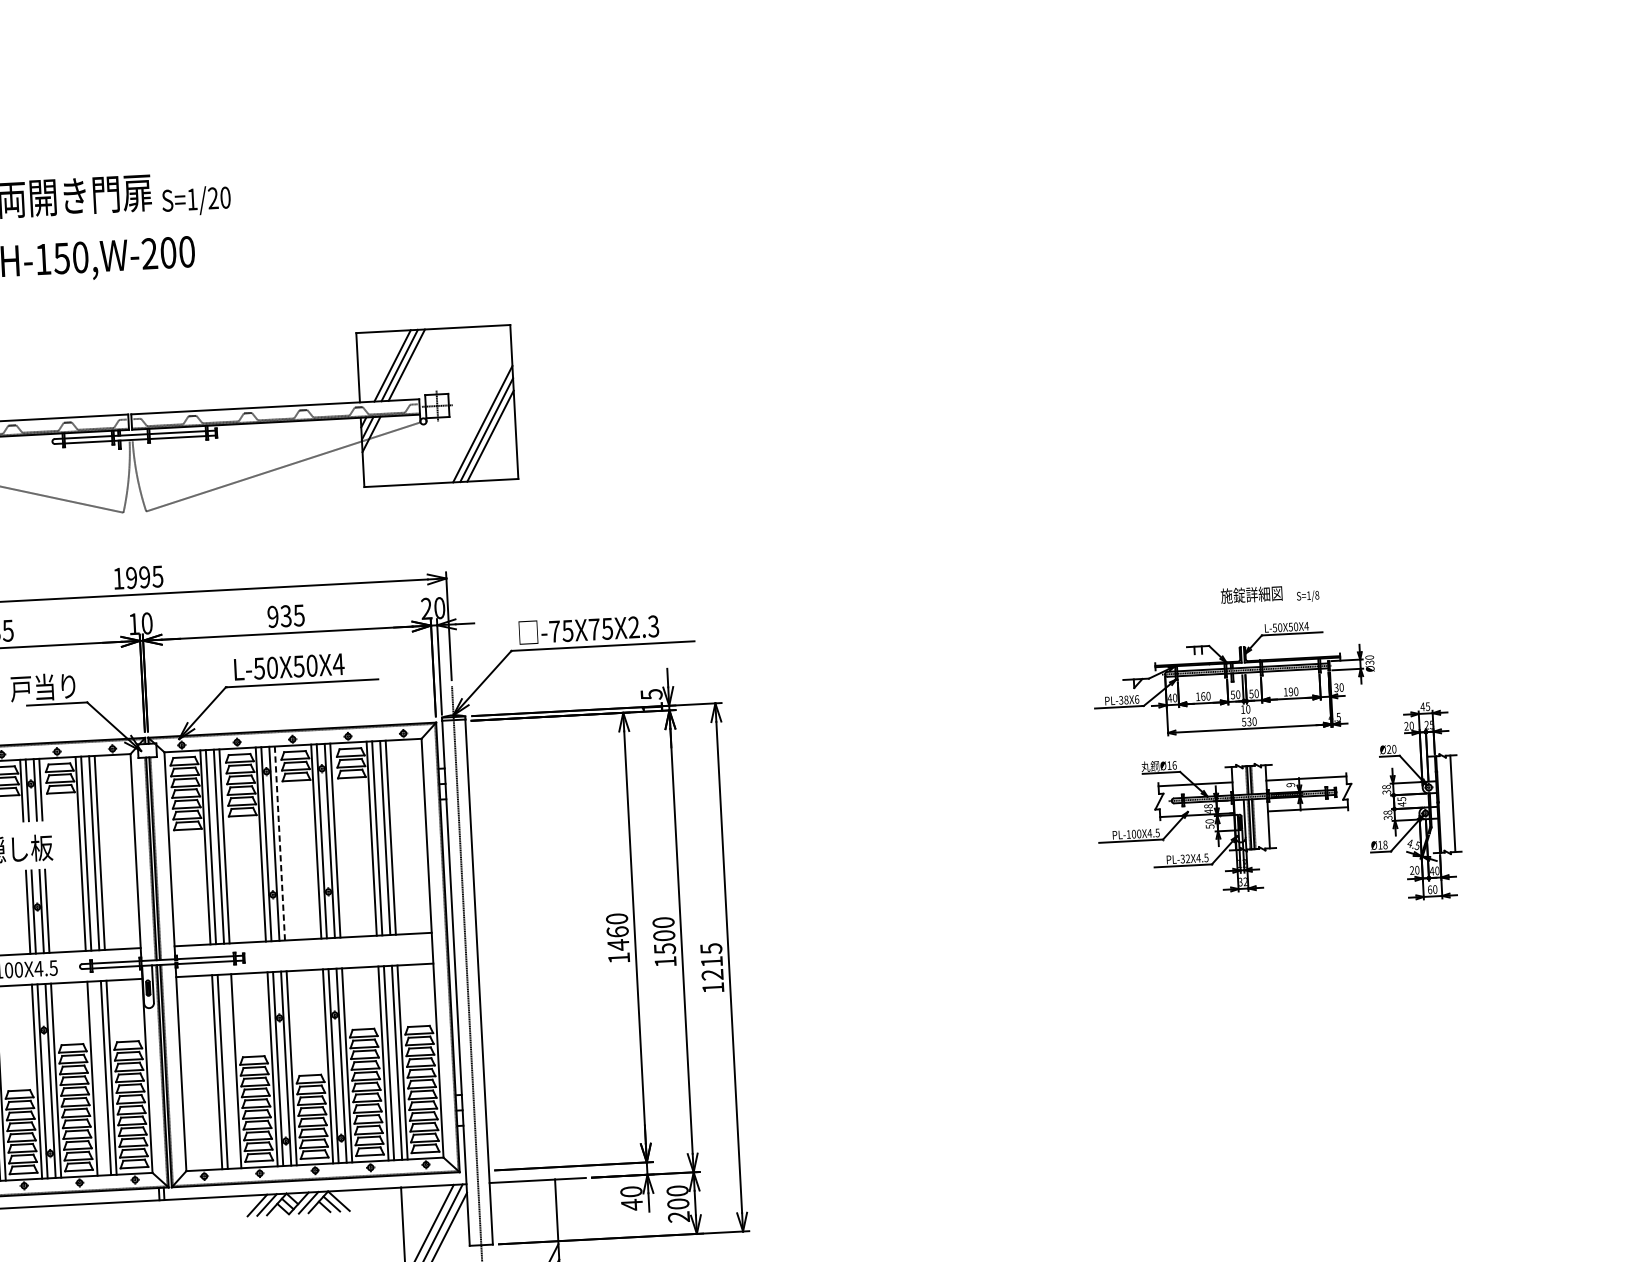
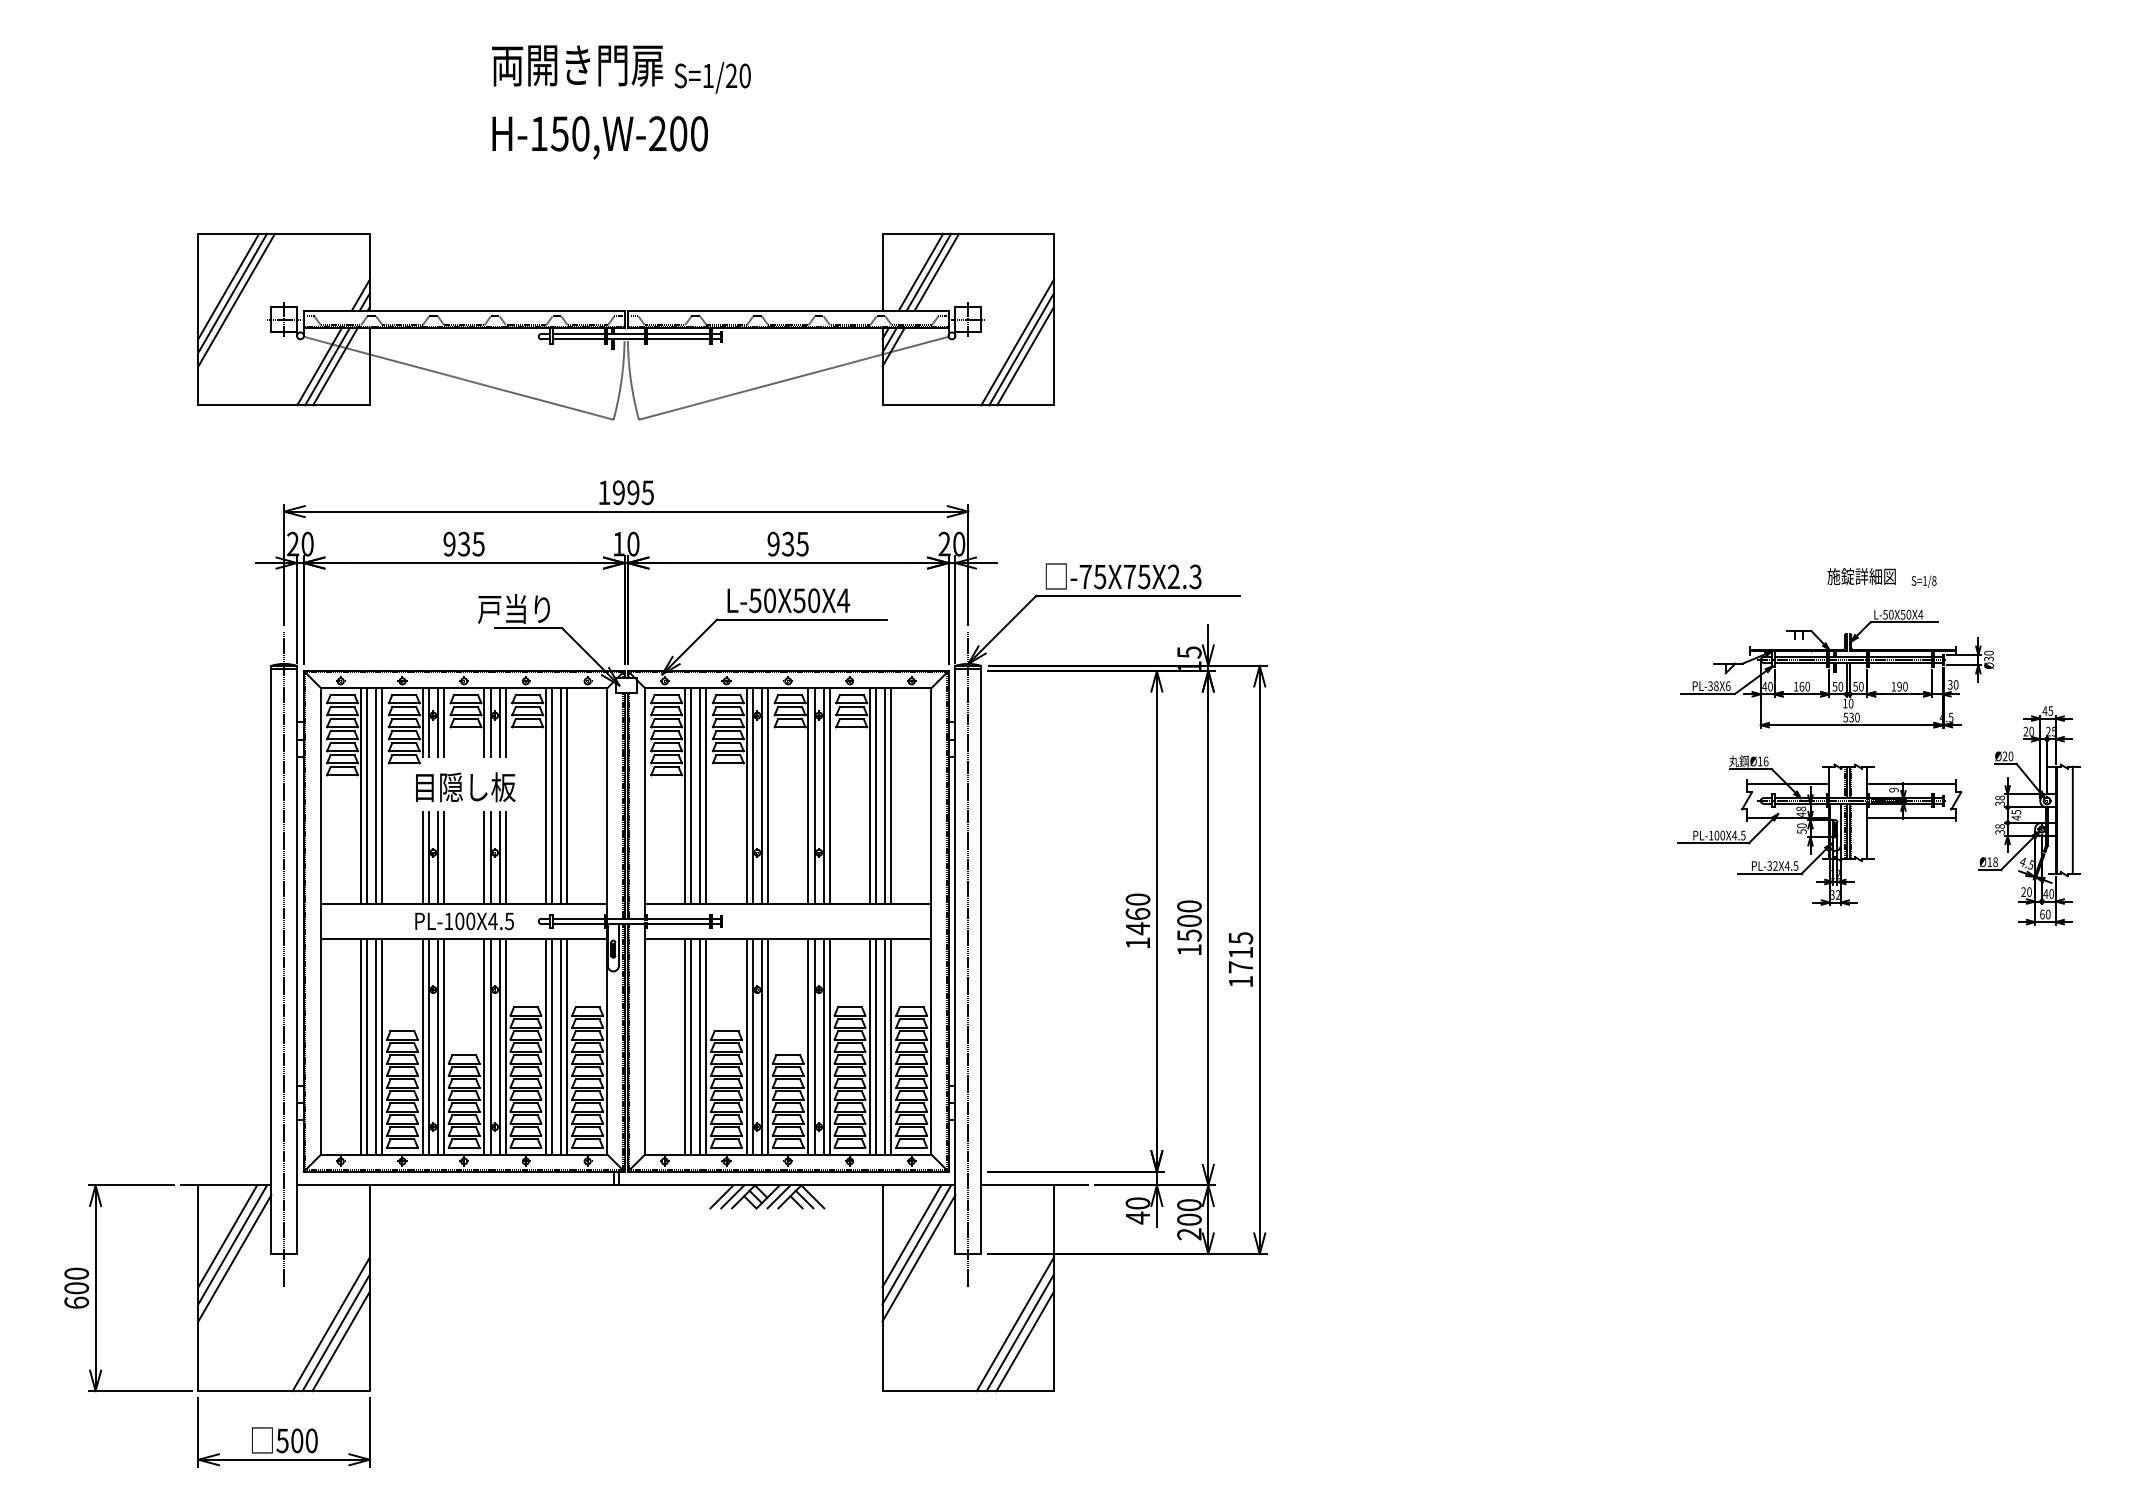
line: (280, 843) -> (768, 796), dashed -> solid
text: (712, 975) -> (1240, 967), 1215 -> 1715
line: (231, 1071) -> (700, 1046), added
line: (98, 1078) -> (552, 1046), added

